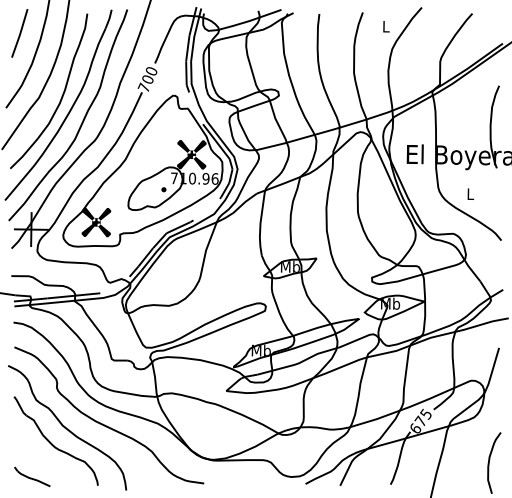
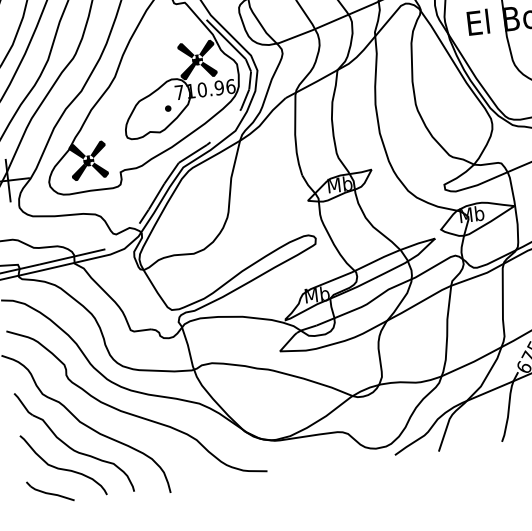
curve: (43, 459) -> (61, 467), added

